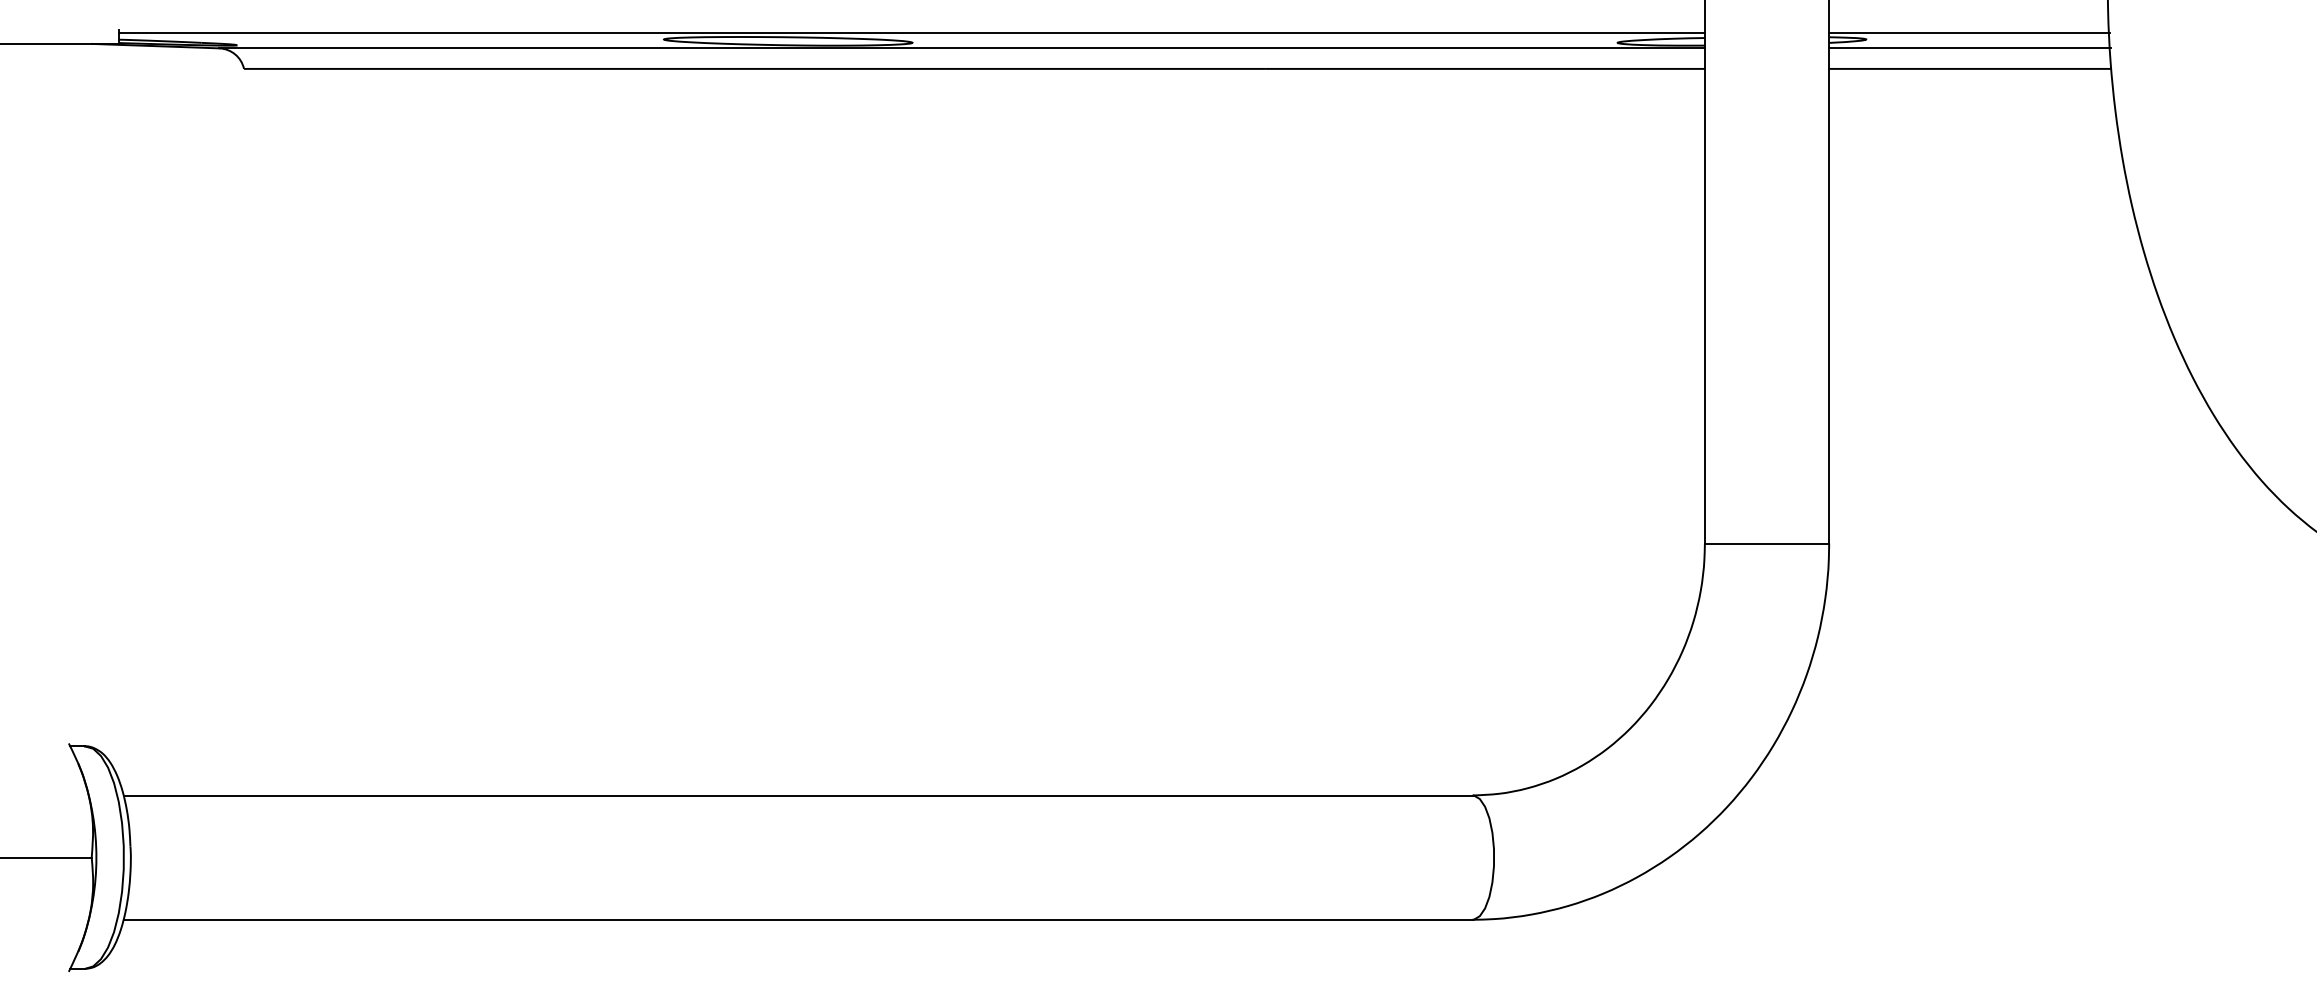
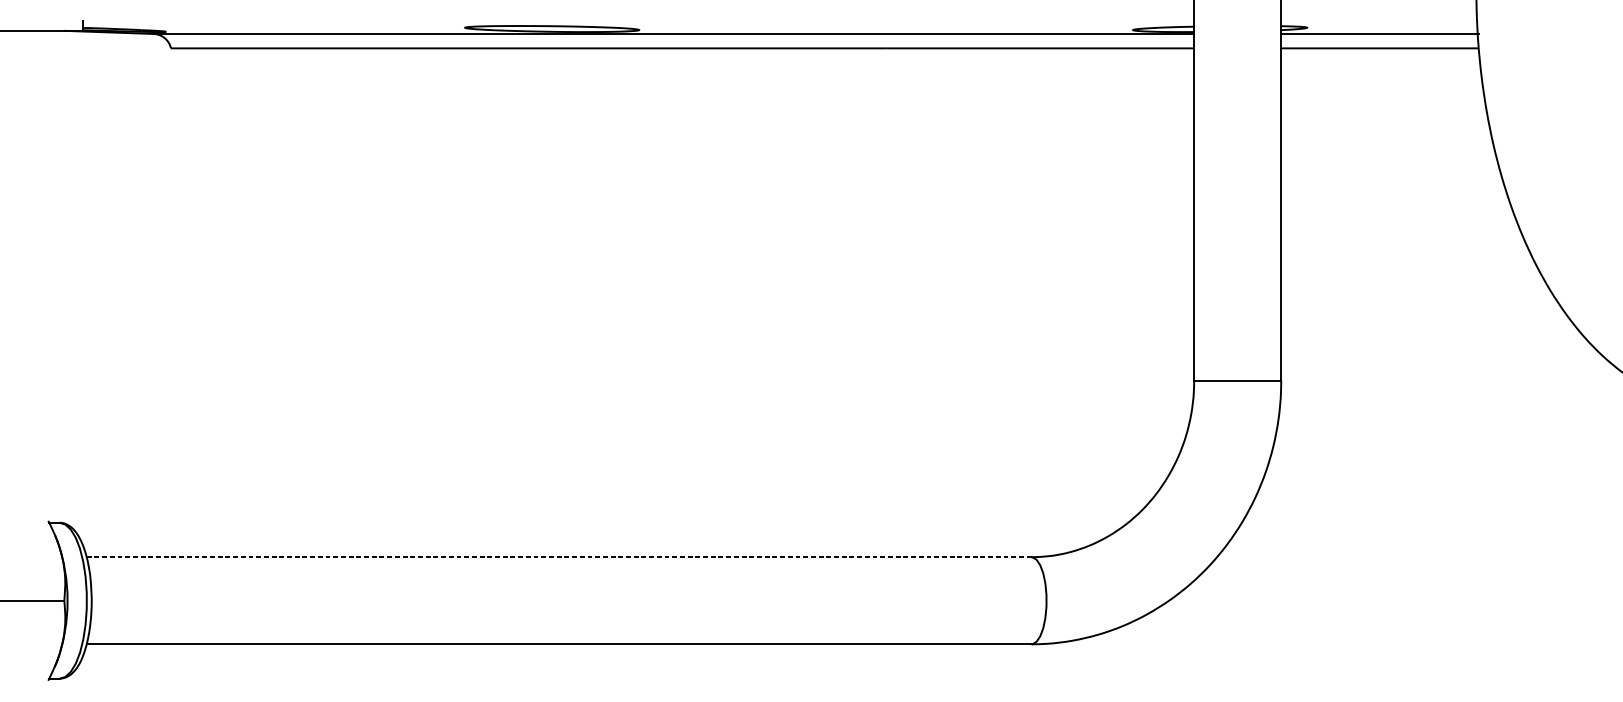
line: (911, 33) -> (638, 23), removed
line: (1969, 33) -> (1379, 23), removed
line: (798, 795) -> (559, 557), solid -> dashed

